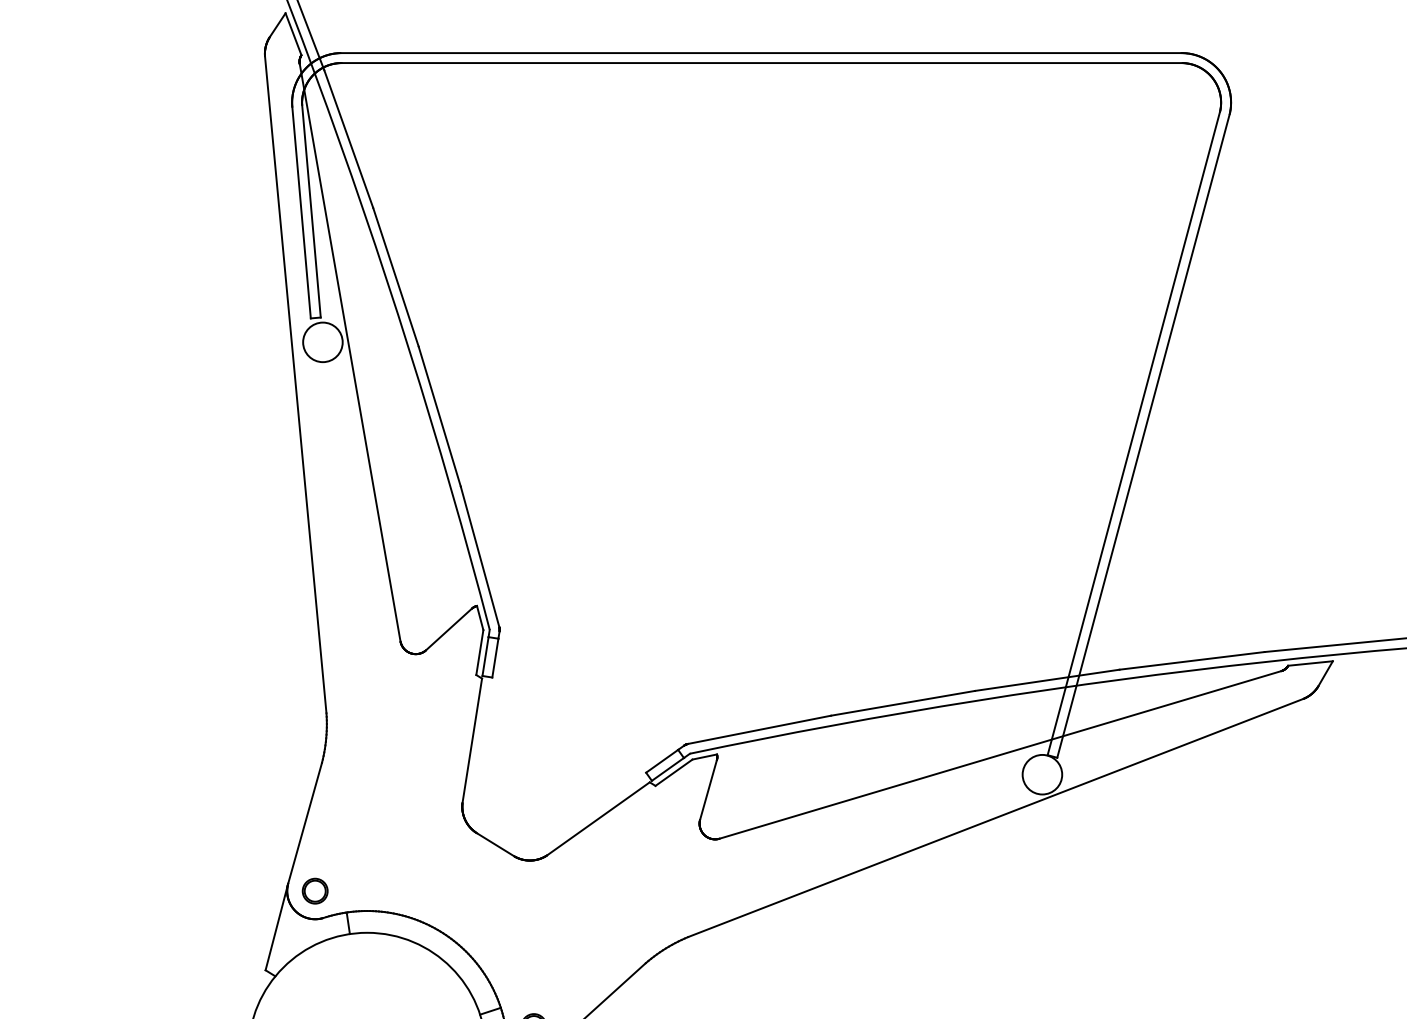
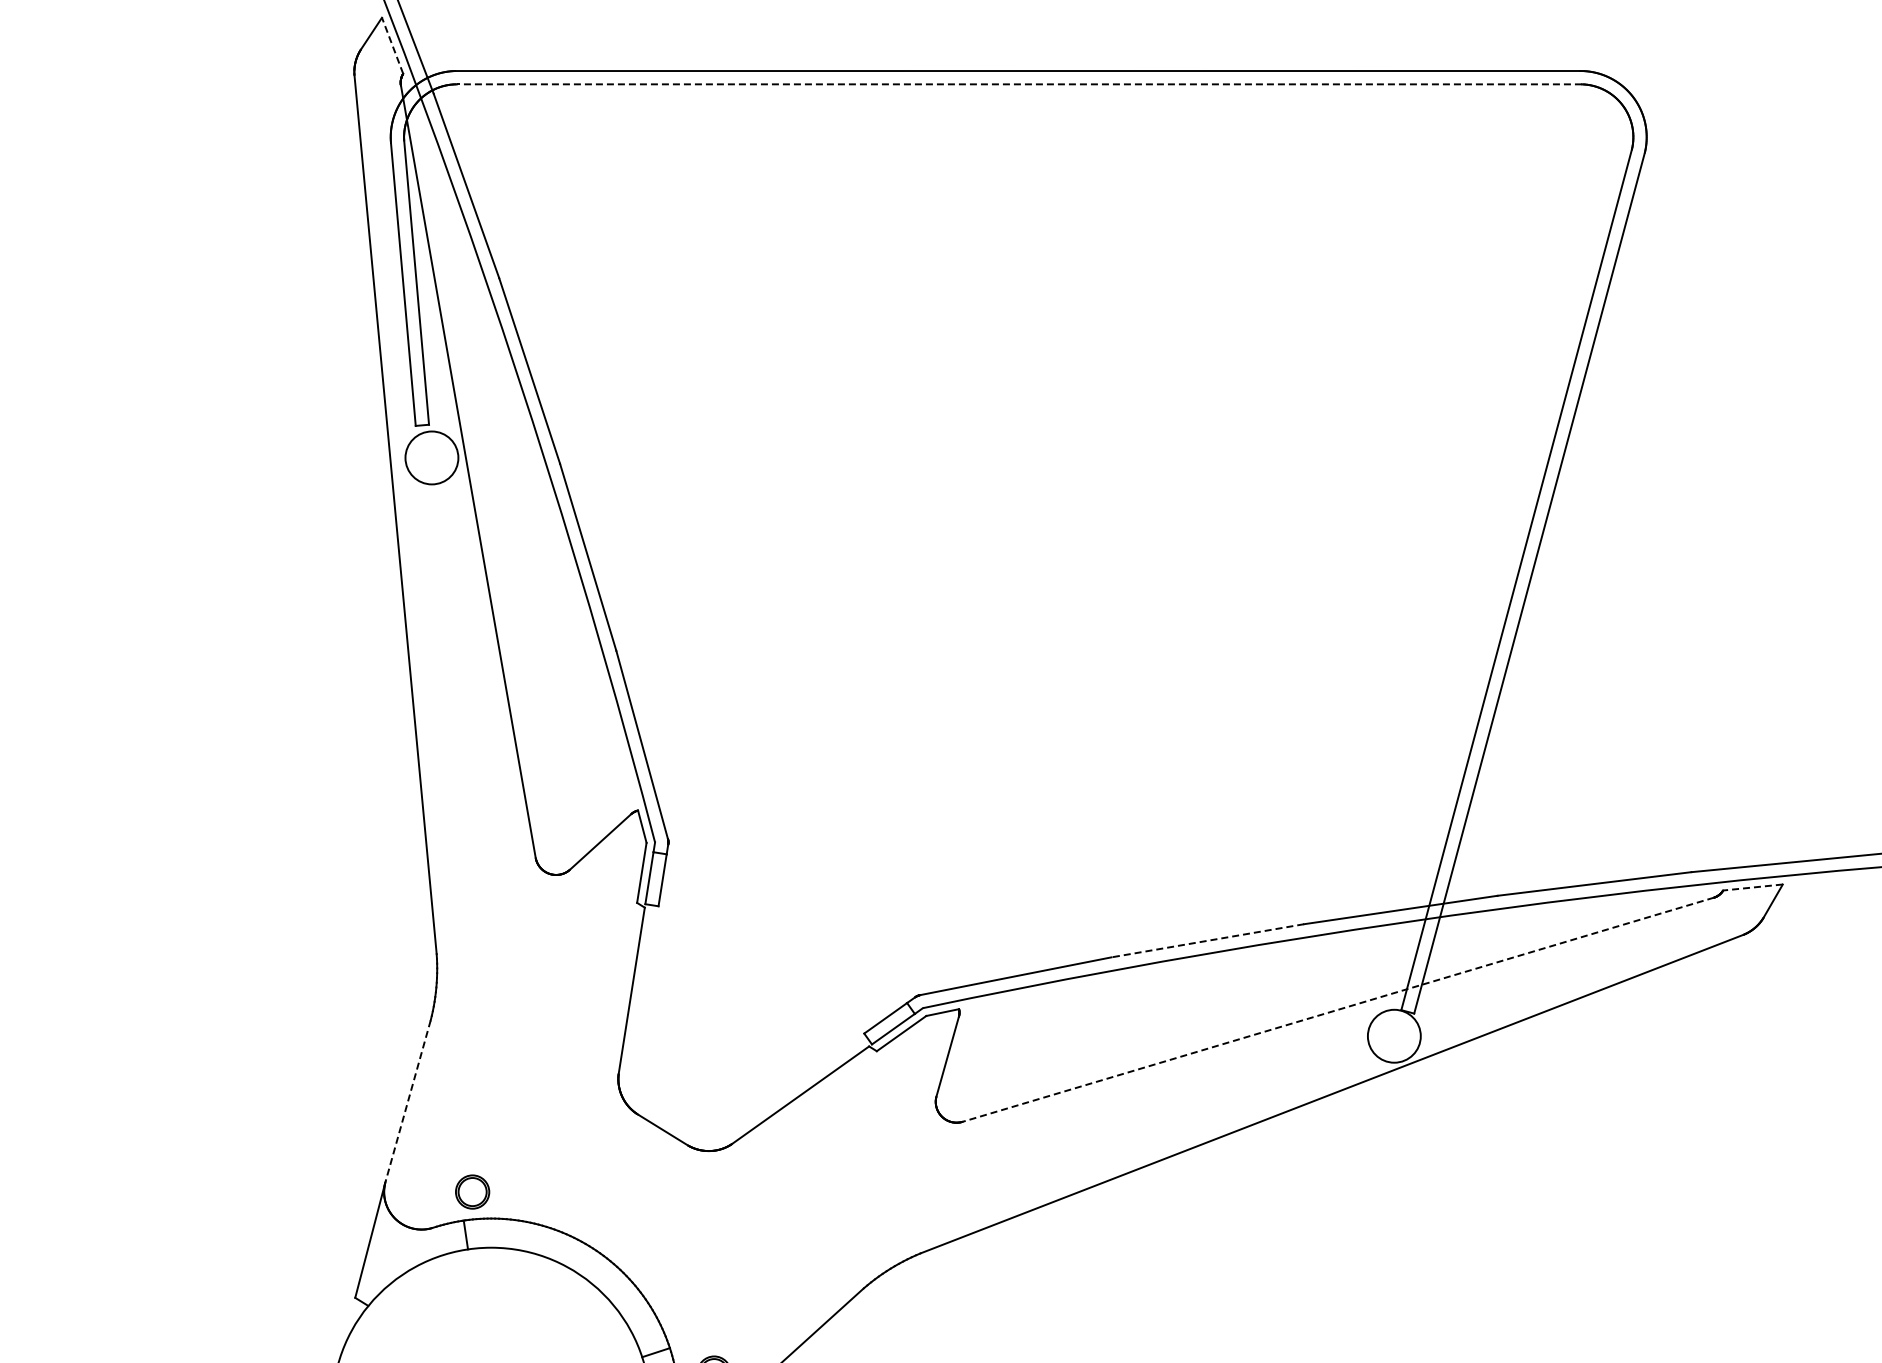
line: (293, 34) -> (392, 45), solid -> dashed
line: (761, 63) -> (1018, 84), solid -> dashed
line: (1310, 663) -> (1752, 887), solid -> dashed
line: (902, 703) -> (1207, 940), solid -> dashed
line: (999, 754) -> (1337, 1009), solid -> dashed
line: (305, 823) -> (408, 1101), solid -> dashed
part: (315, 890) -> (472, 1191), moved

